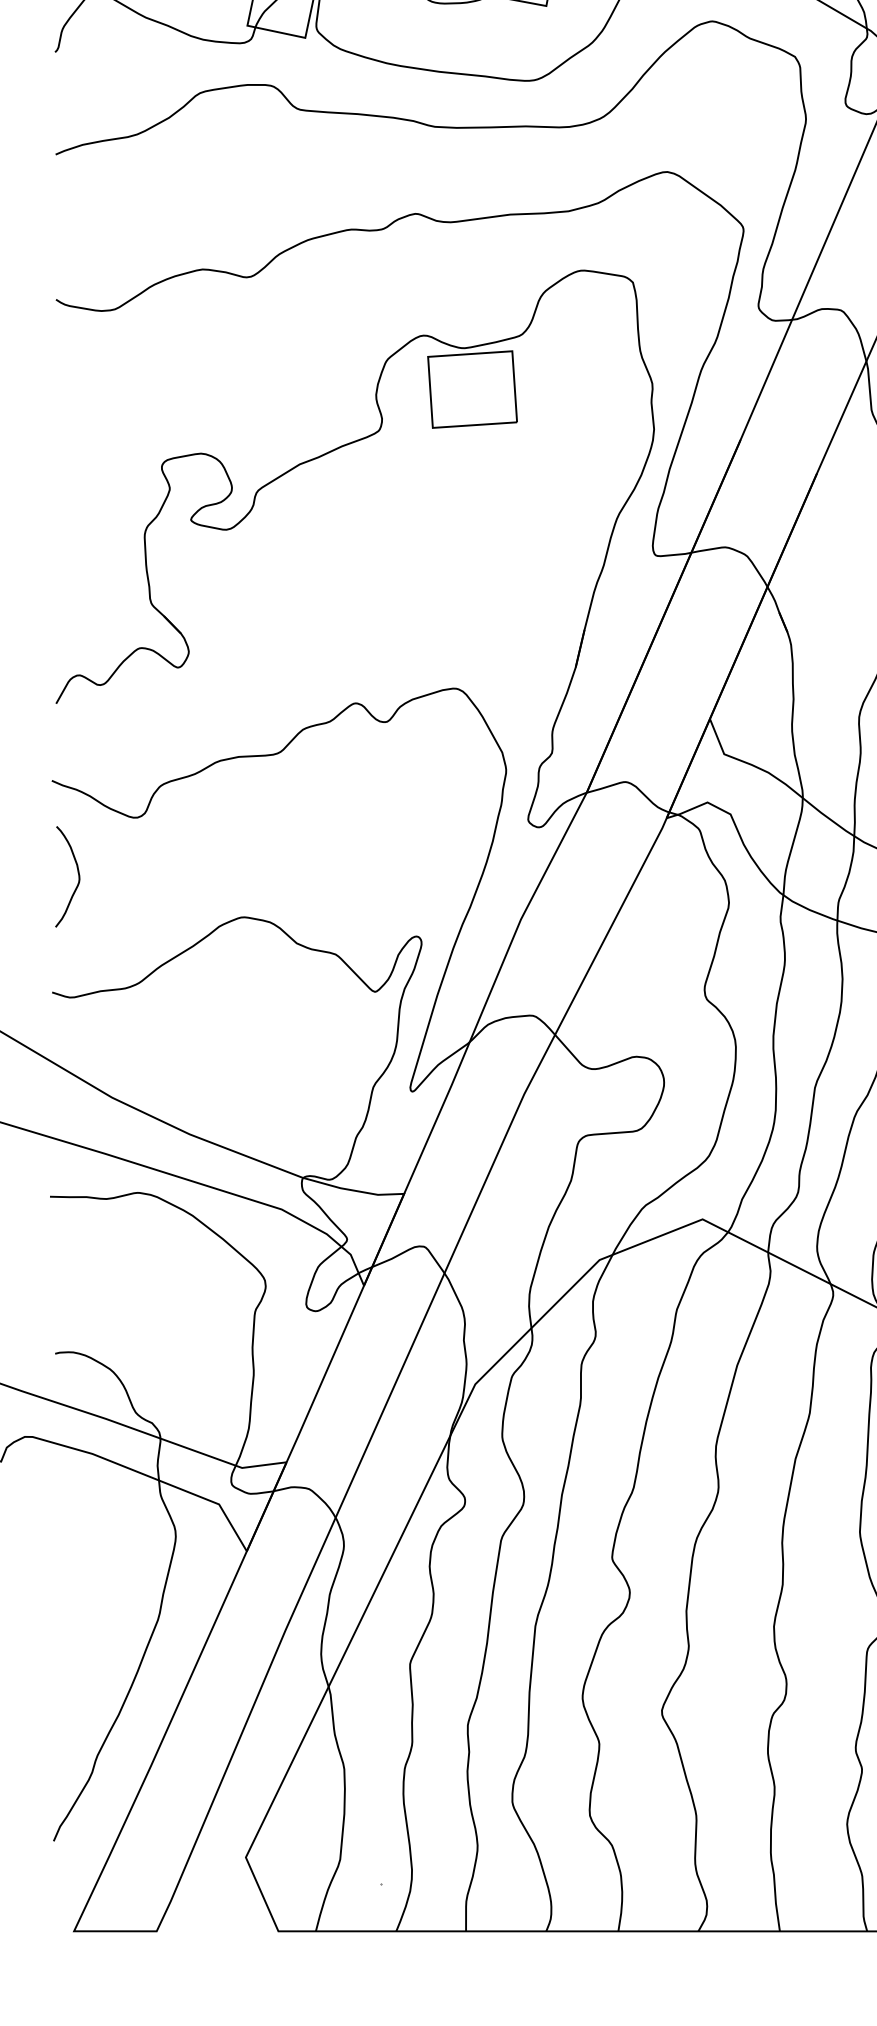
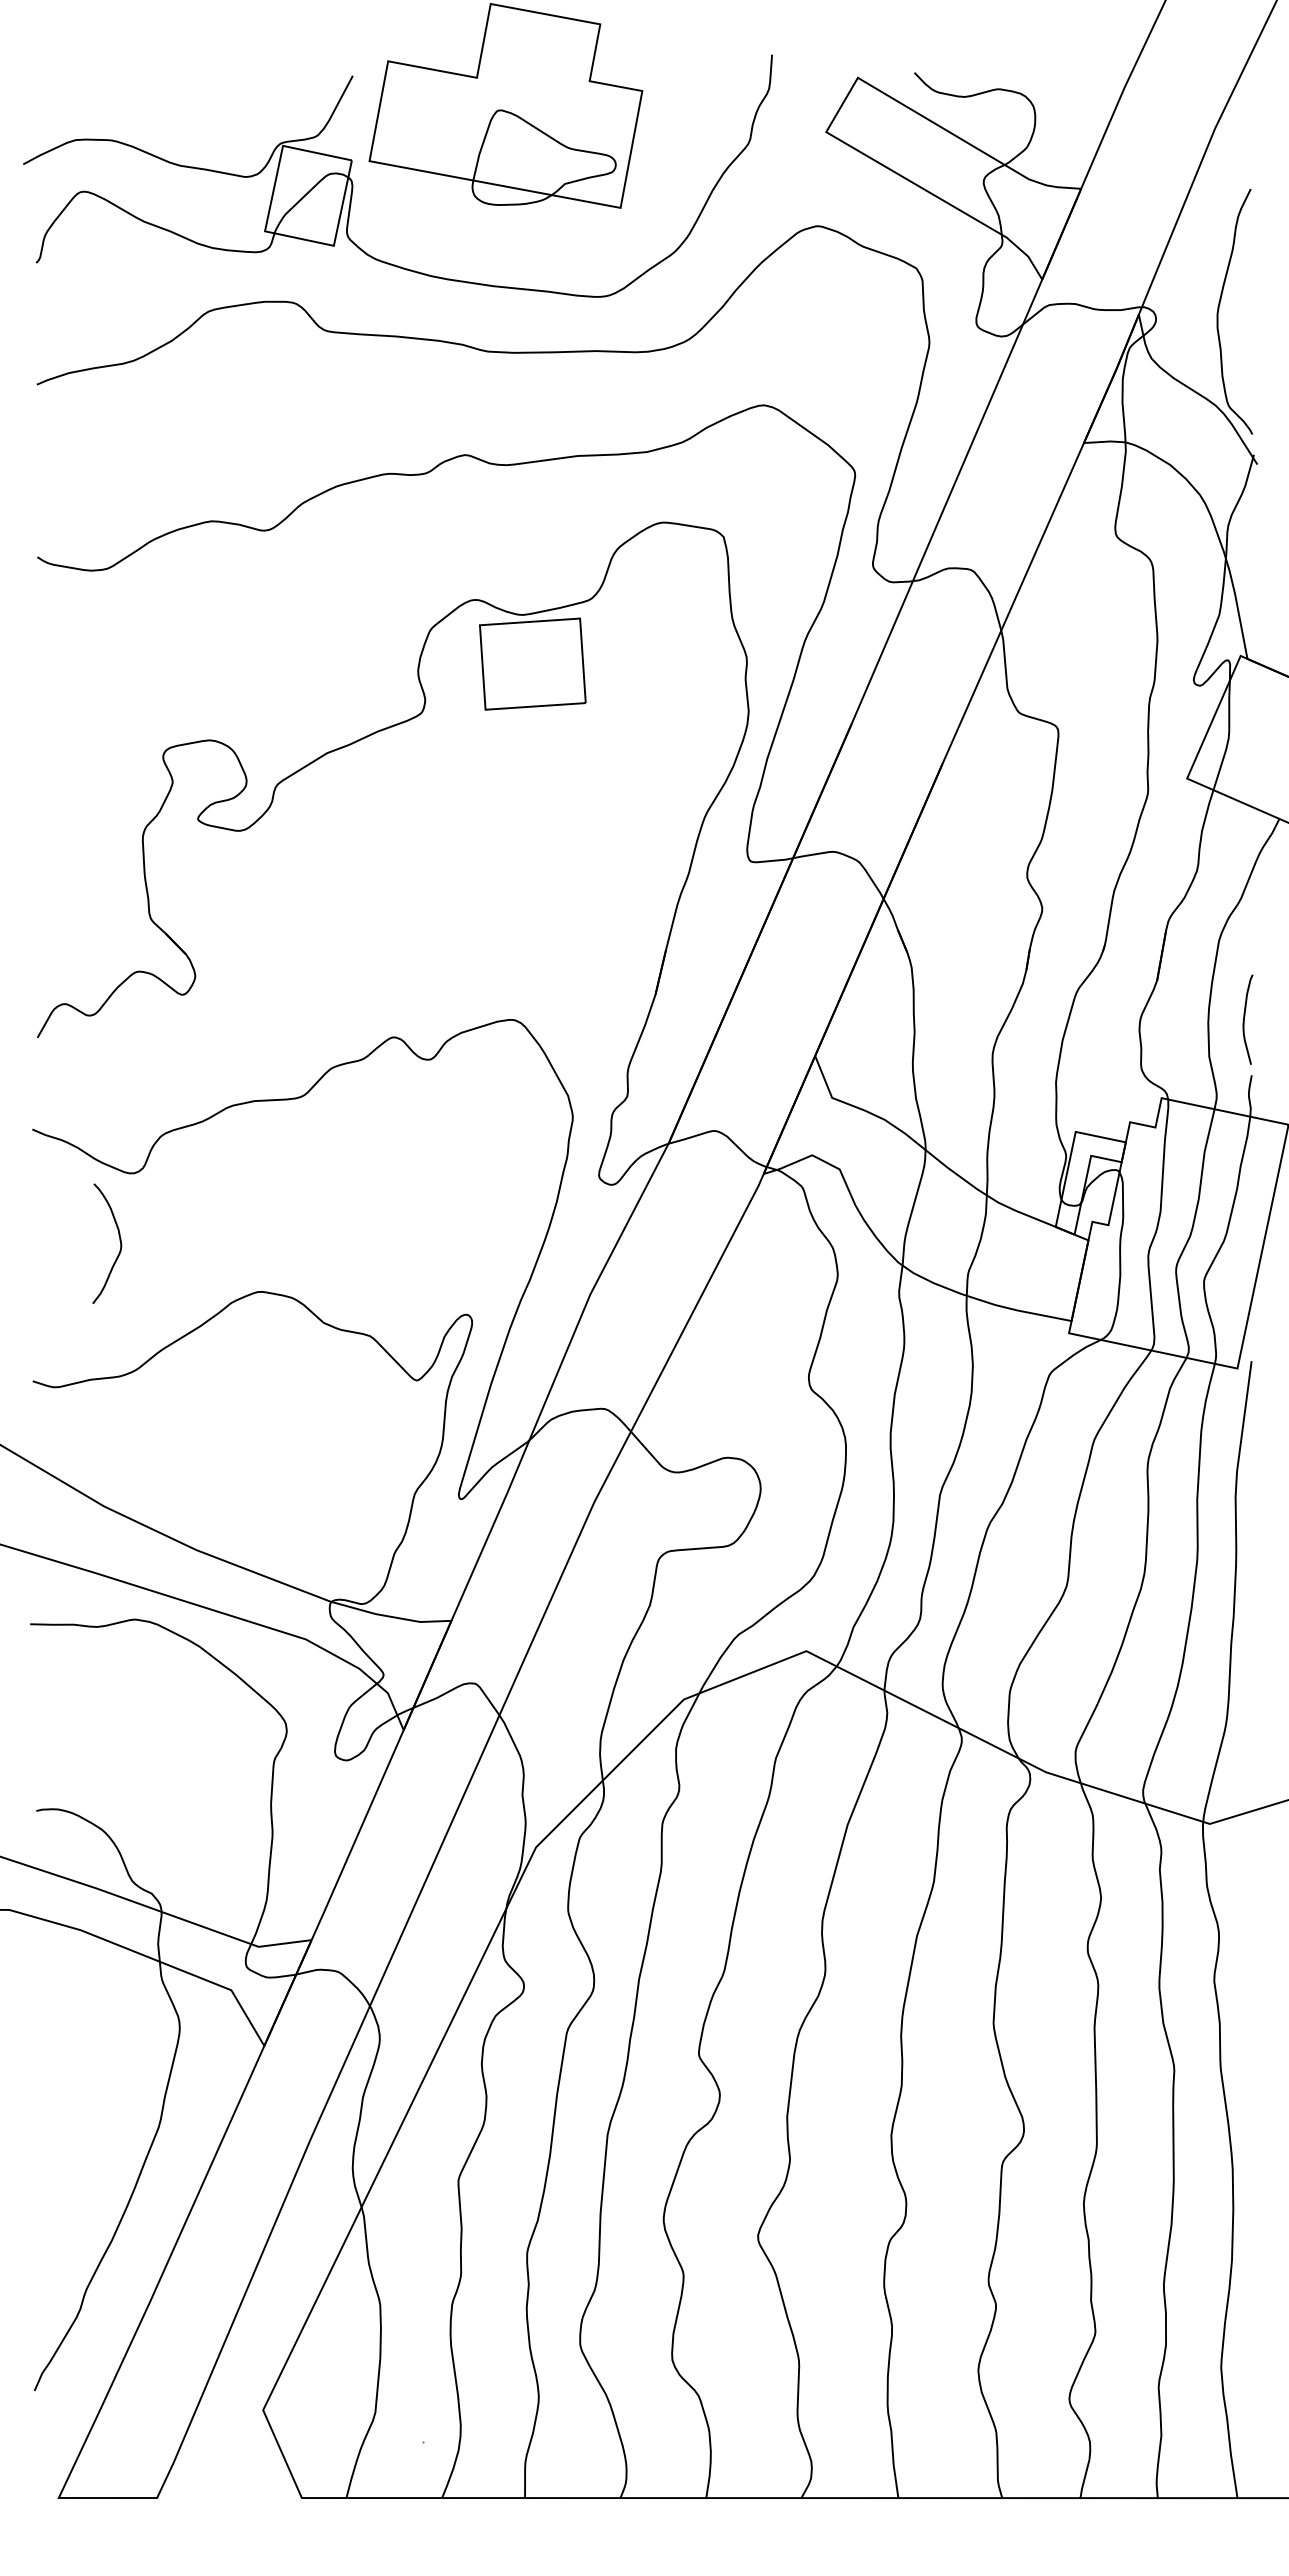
curve: (78, 874) -> (119, 1241), moved

